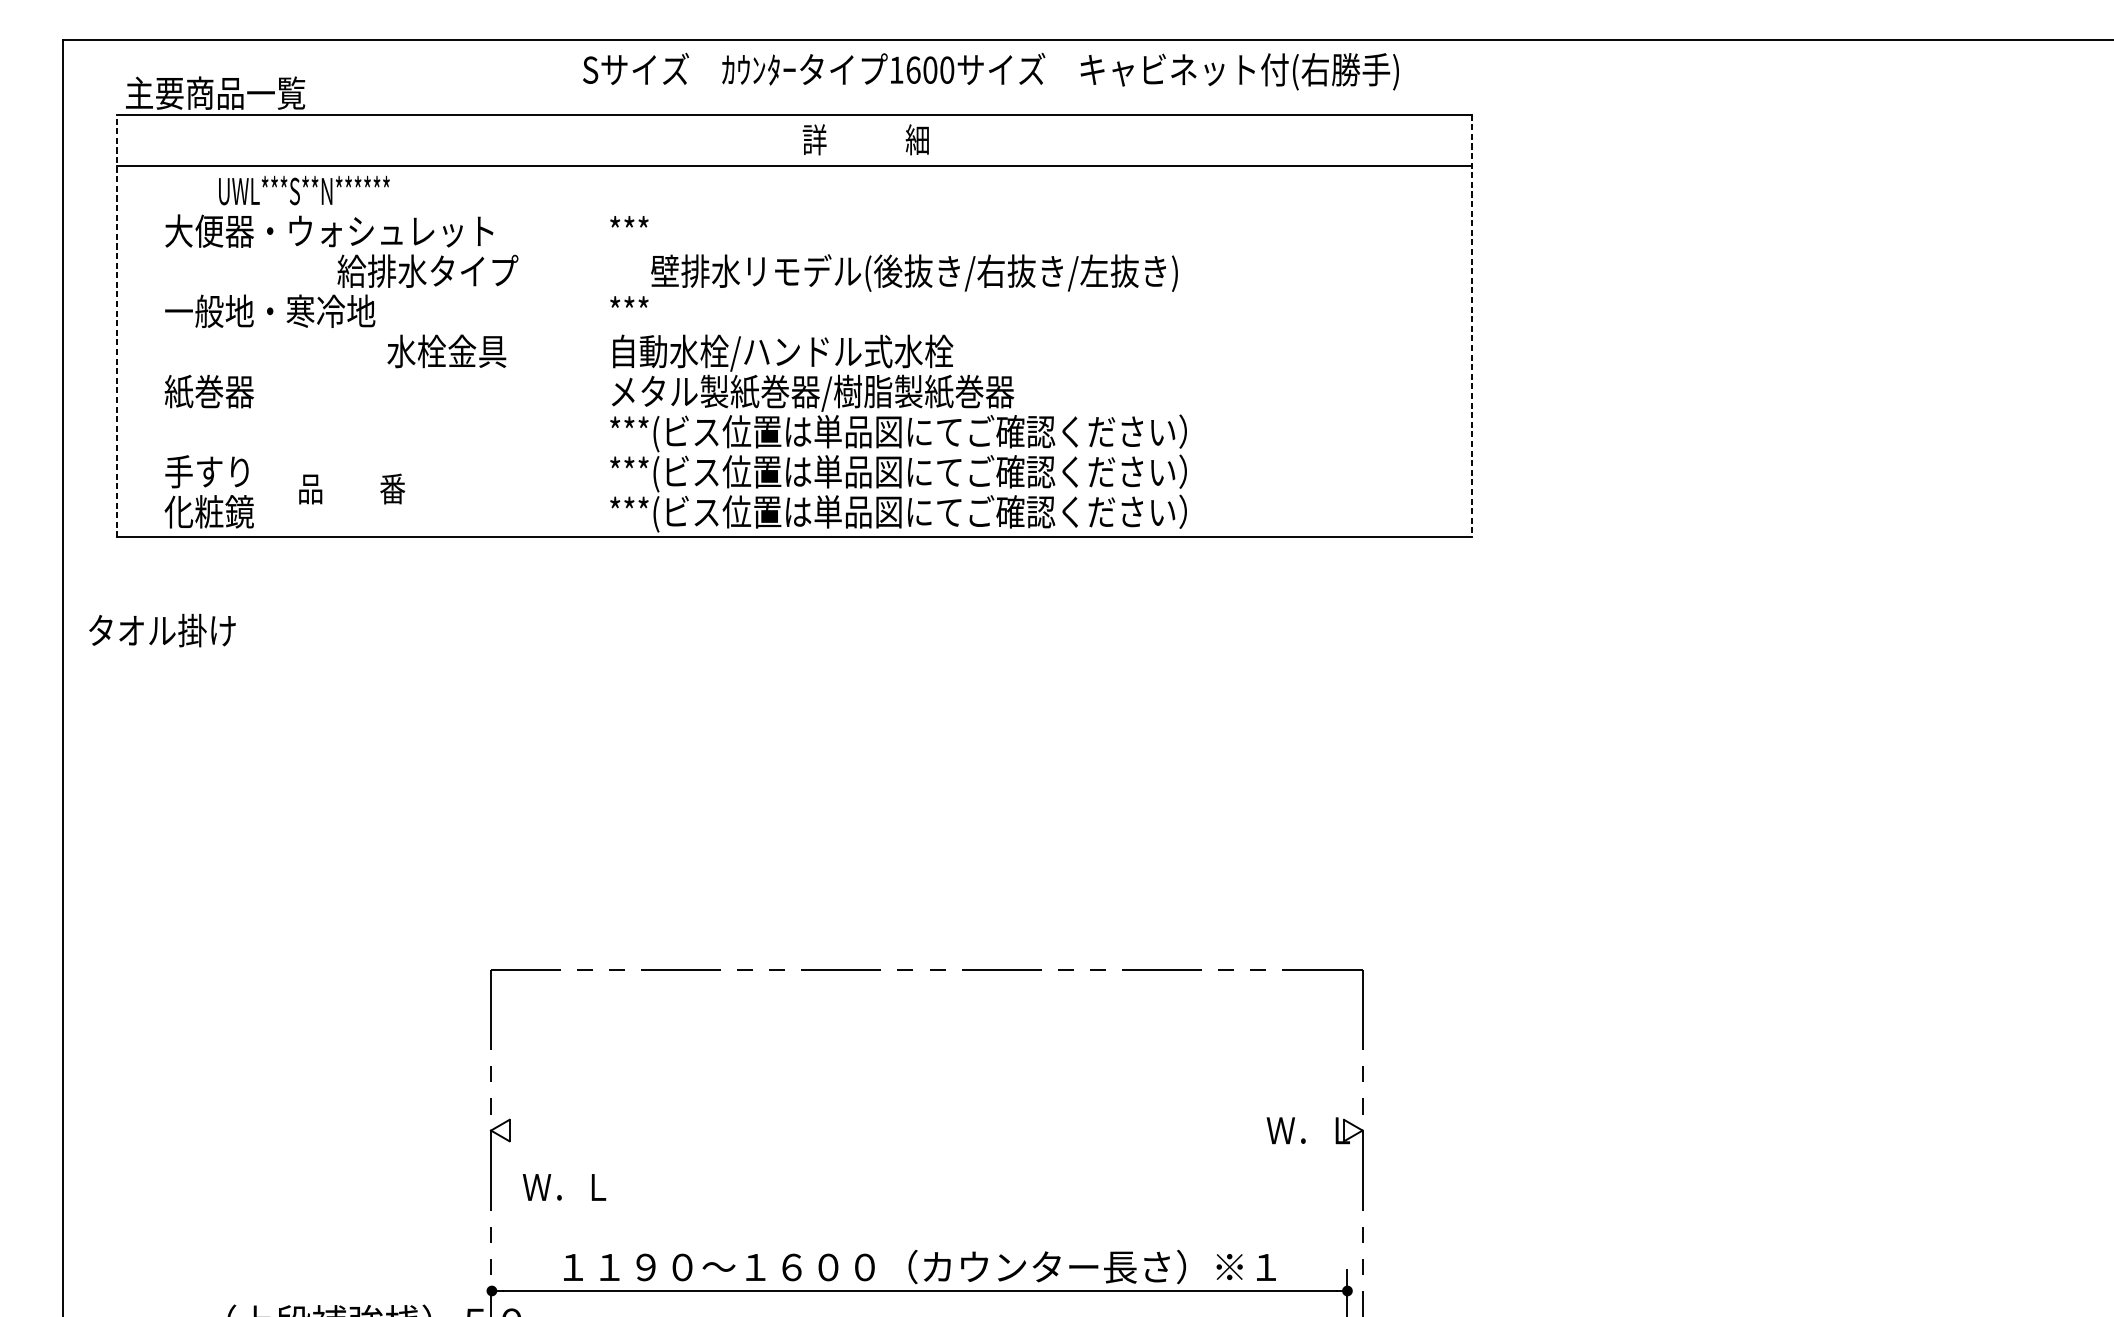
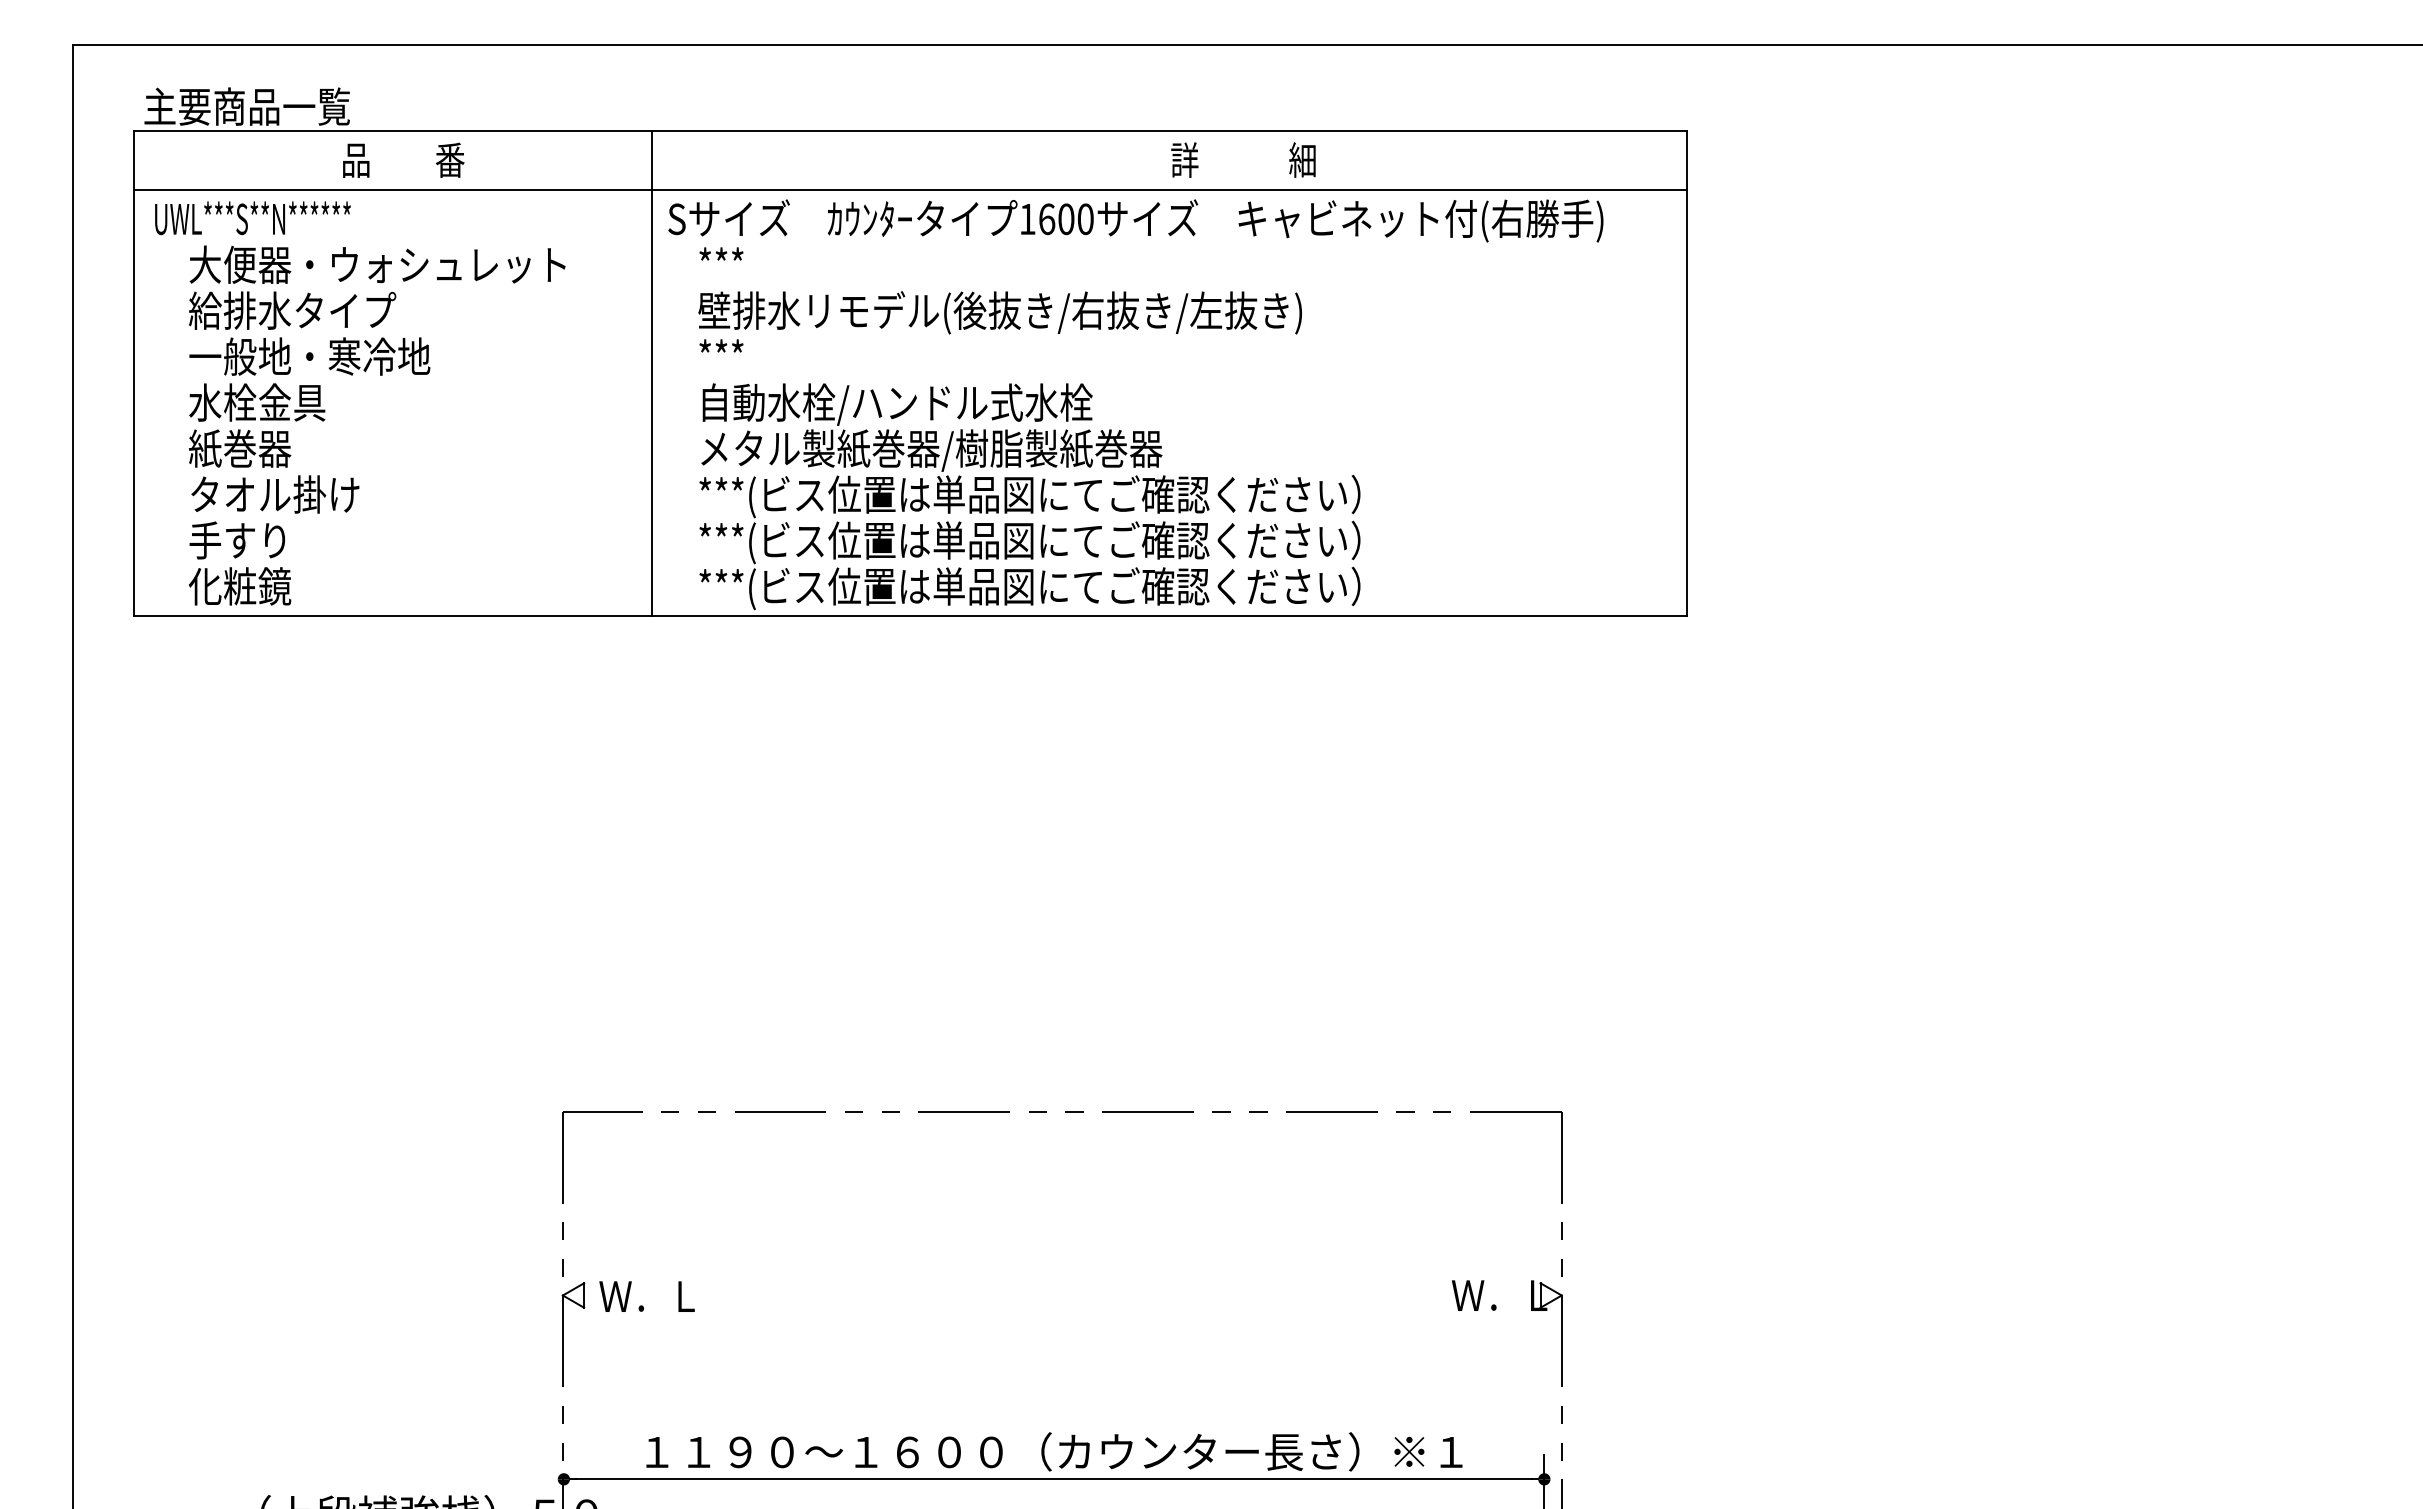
text: (990, 71) -> (1135, 220), moved
text: (865, 139) -> (1243, 159), moved
text: (303, 190) -> (252, 218), moved
text: (427, 271) -> (292, 310), moved
text: (913, 272) -> (999, 312), moved
line: (116, 326) -> (133, 373), dashed -> solid
line: (568, 326) -> (651, 373), added
line: (1472, 326) -> (1687, 374), dashed -> solid
text: (447, 351) -> (257, 402), moved
text: (351, 488) -> (403, 159), moved
text: (162, 630) -> (275, 494), moved
text: (563, 1187) -> (646, 1296), moved

